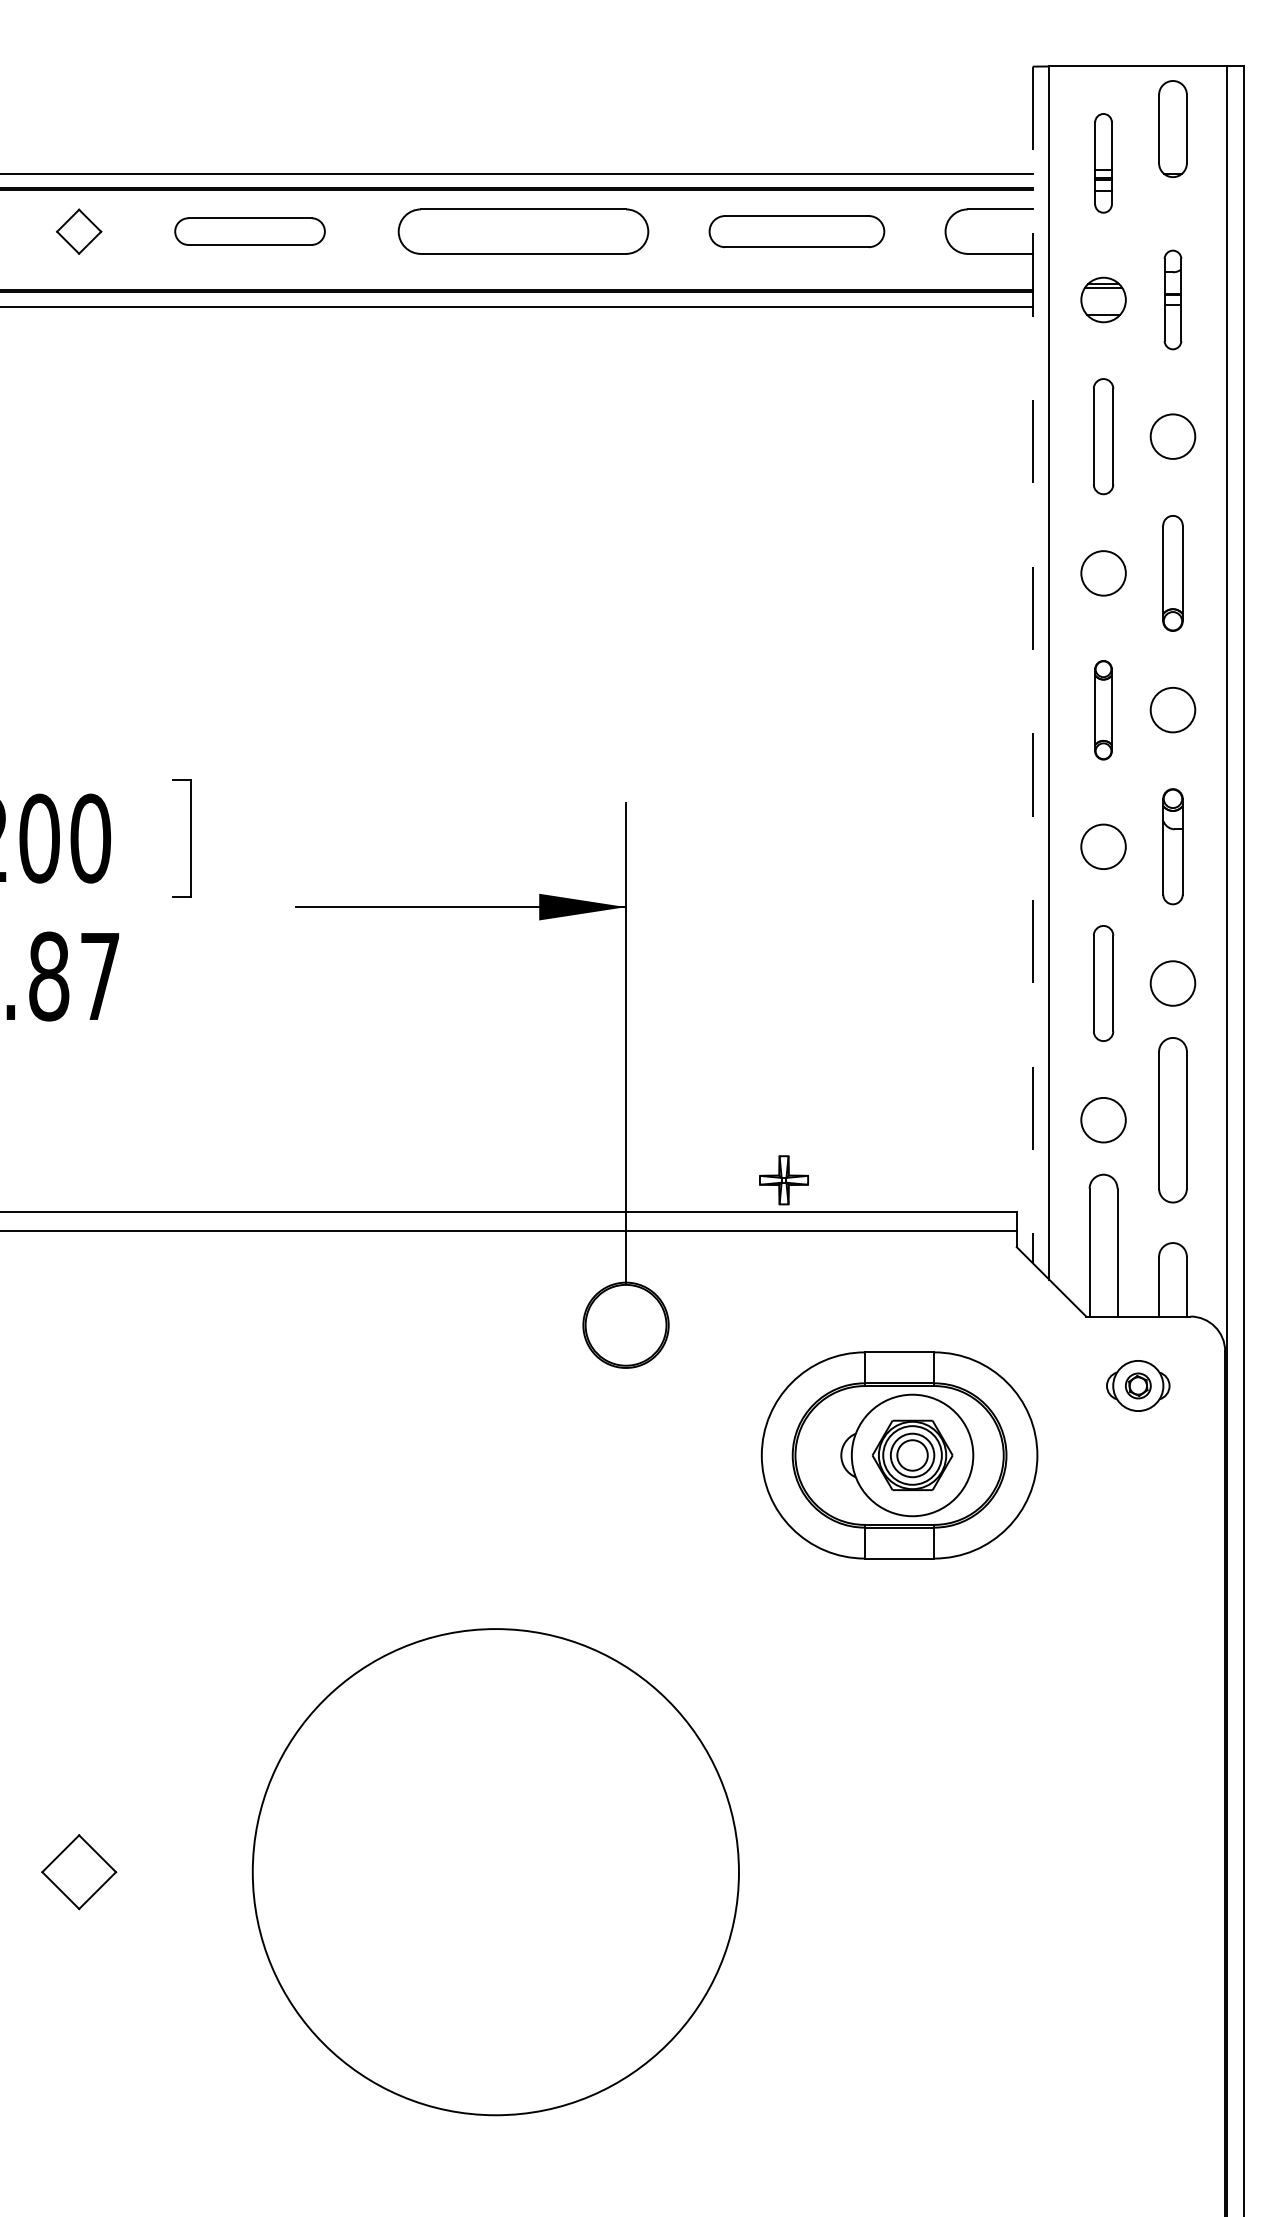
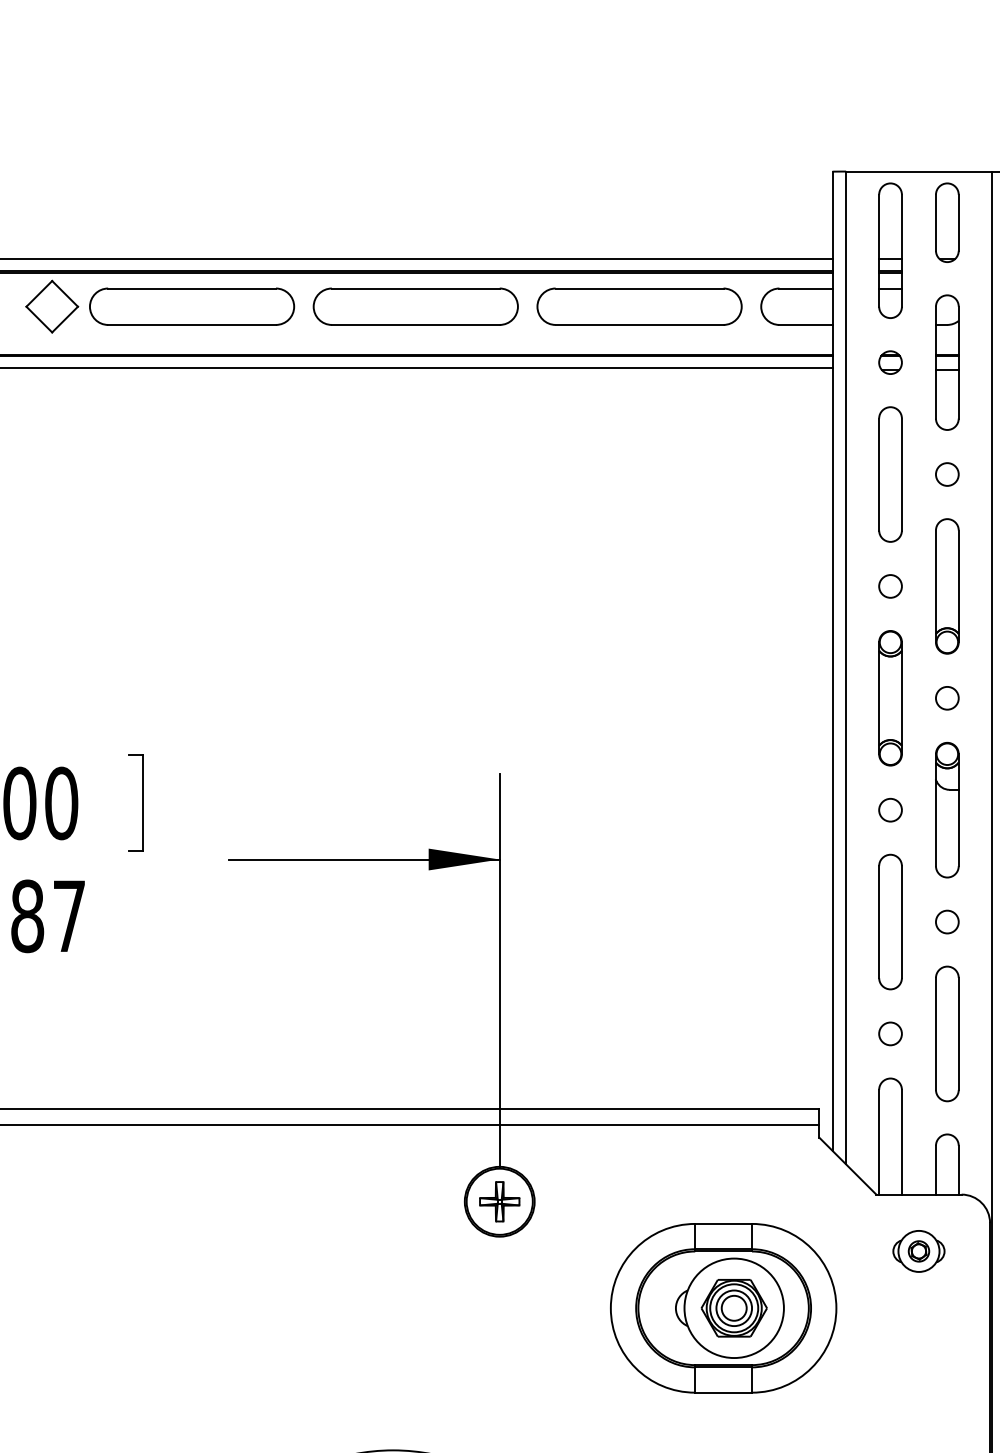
part: (1103, 163) -> (890, 250), size x1.67
part: (78, 231) -> (51, 306), size x1.43
part: (249, 231) -> (191, 306), size x1.67
part: (796, 231) -> (639, 306), size x1.43
part: (1103, 299) -> (890, 362), size x0.62
part: (1172, 299) -> (946, 362), size x1.67
part: (1103, 436) -> (890, 474), size x1.43
circle: (1172, 436) -> (946, 474), size x0.62
circle: (1103, 573) -> (890, 586), size x0.62
part: (1172, 573) -> (946, 586), size x1.43
line: (1032, 665) -> (832, 661), dashed -> solid
part: (1103, 710) -> (890, 698), size x1.67
circle: (1172, 710) -> (946, 698), size x0.62
circle: (1103, 846) -> (890, 809), size x0.62
part: (1172, 846) -> (946, 809), size x1.43
part: (1103, 983) -> (890, 922), size x1.43
circle: (1172, 983) -> (946, 922), size x0.62
circle: (1103, 1120) -> (890, 1034), size x0.62
part: (784, 1180) -> (500, 1201), moved

